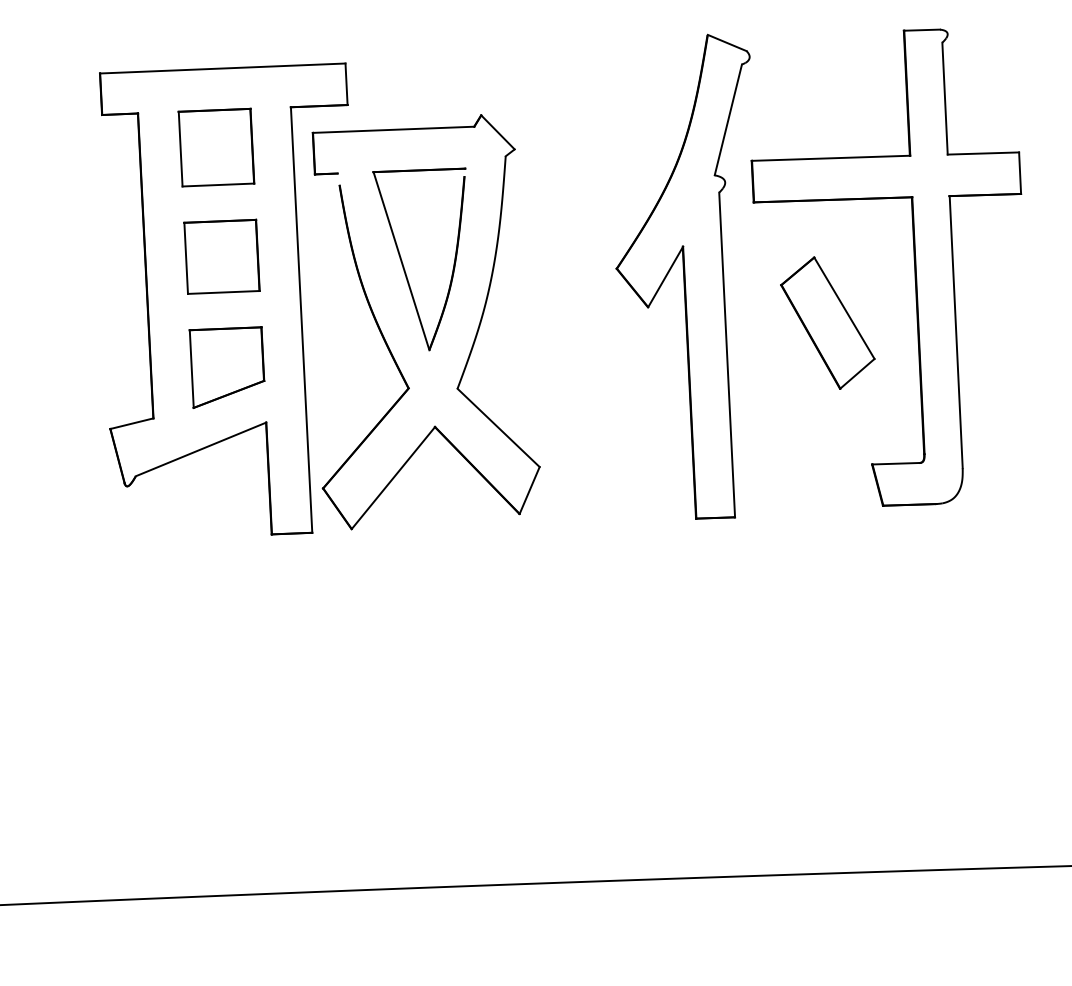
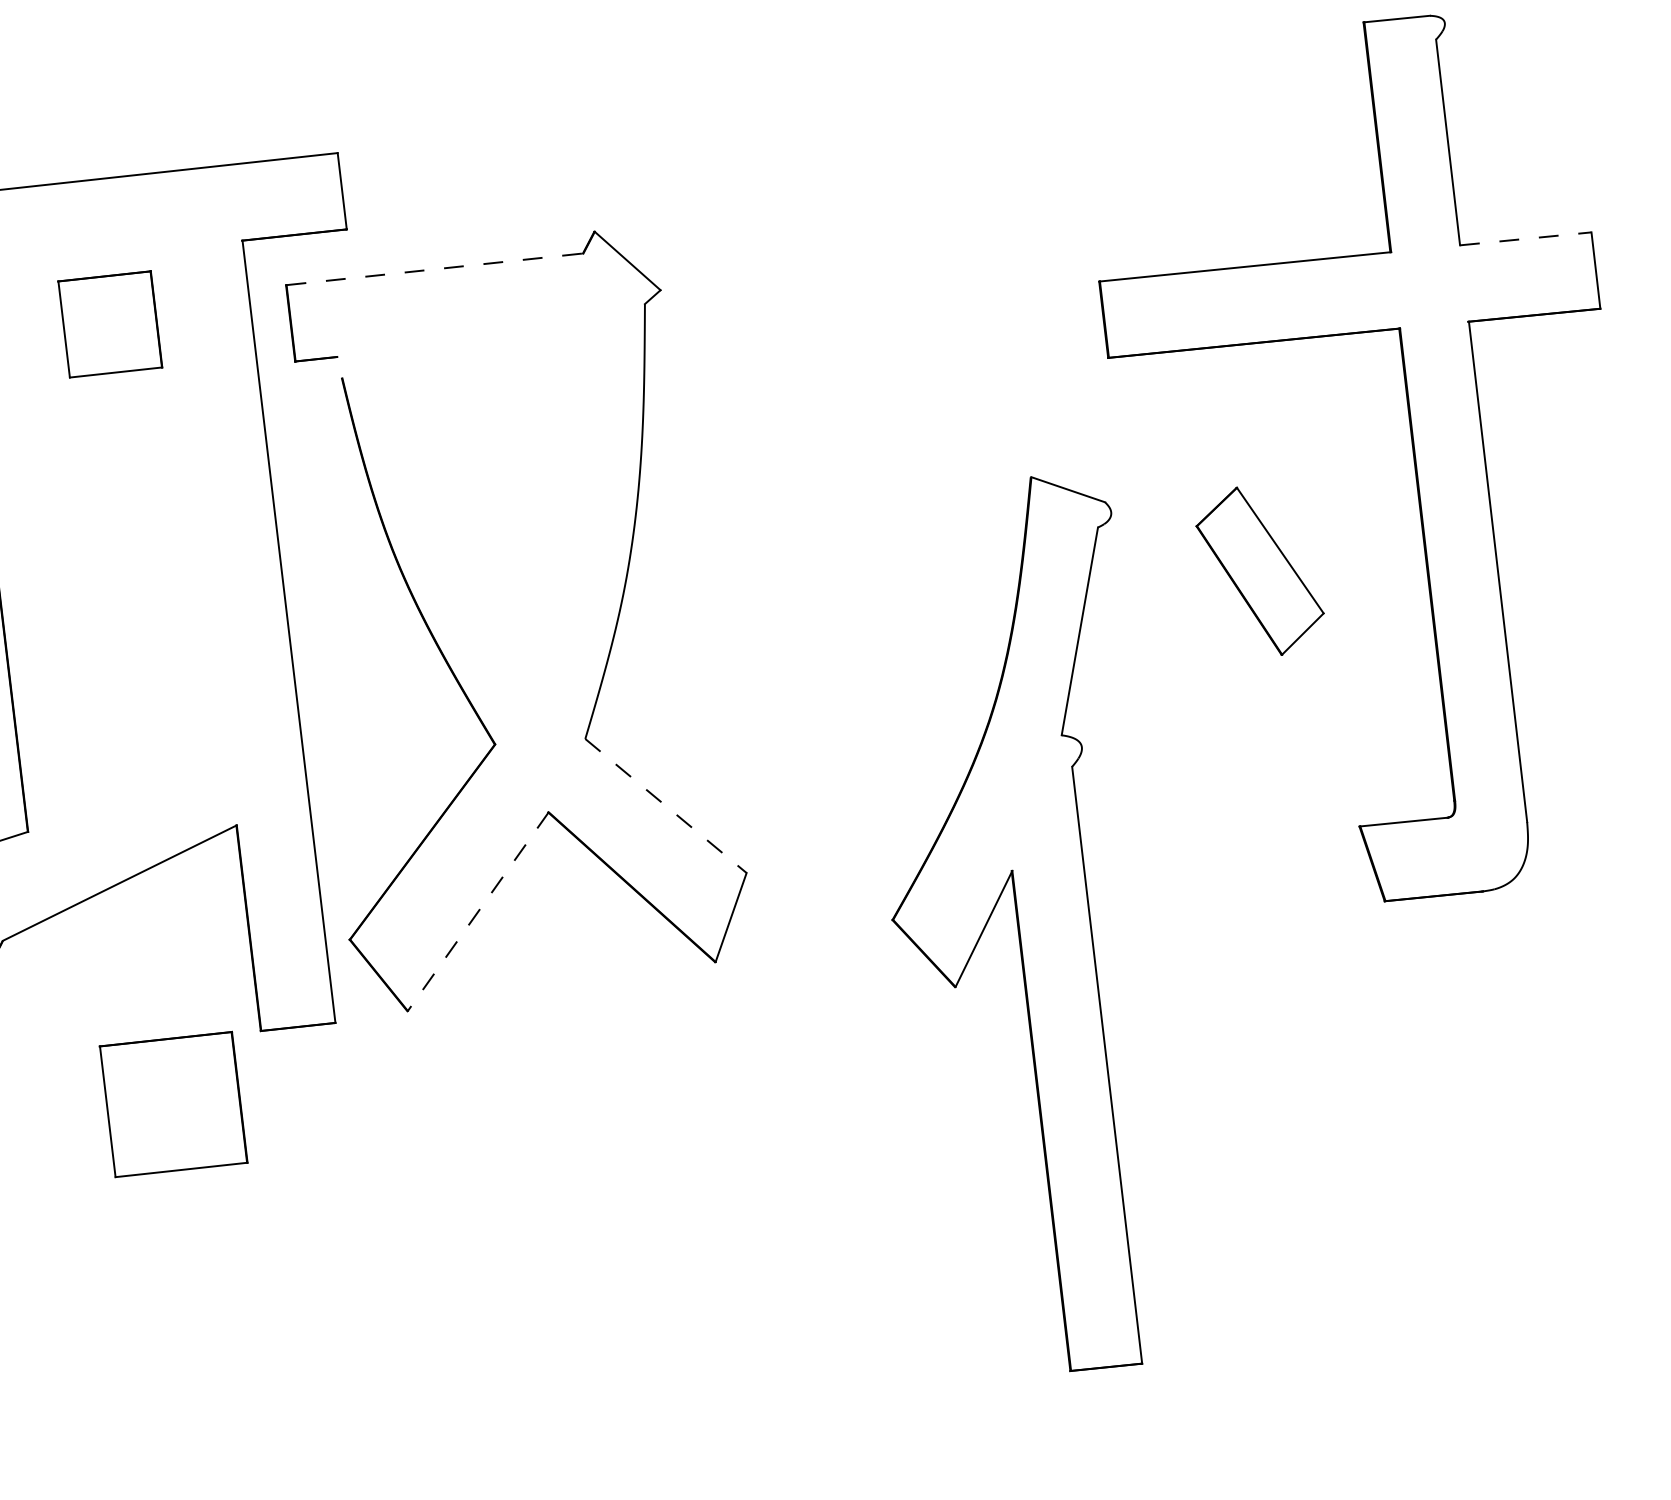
line: (393, 129) -> (434, 268), solid -> dashed
part: (216, 147) -> (110, 324), size x0.7
line: (983, 153) -> (1525, 238), solid -> dashed
part: (221, 256) -> (172, 1103), moved
part: (403, 263) -> (469, 514), removed
part: (682, 276) -> (1014, 926), moved
part: (827, 322) -> (1259, 570), size x0.7
part: (226, 367) -> (156, 728), removed
line: (498, 427) -> (665, 805), solid -> dashed
line: (393, 478) -> (478, 912), solid -> dashed

